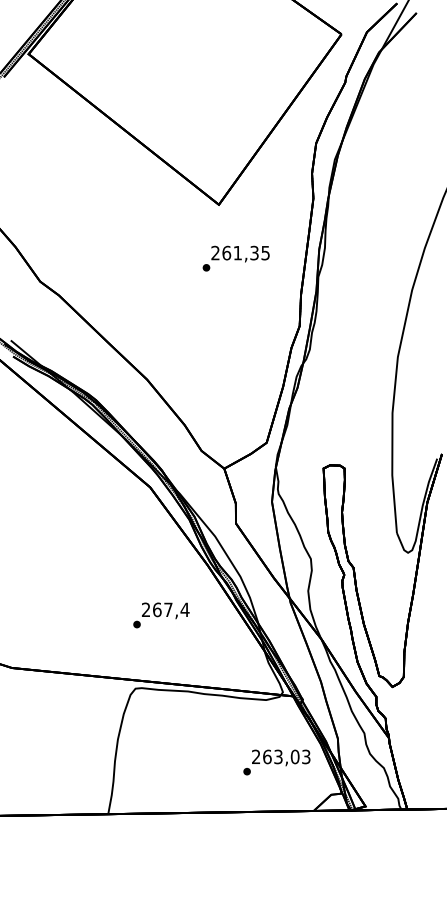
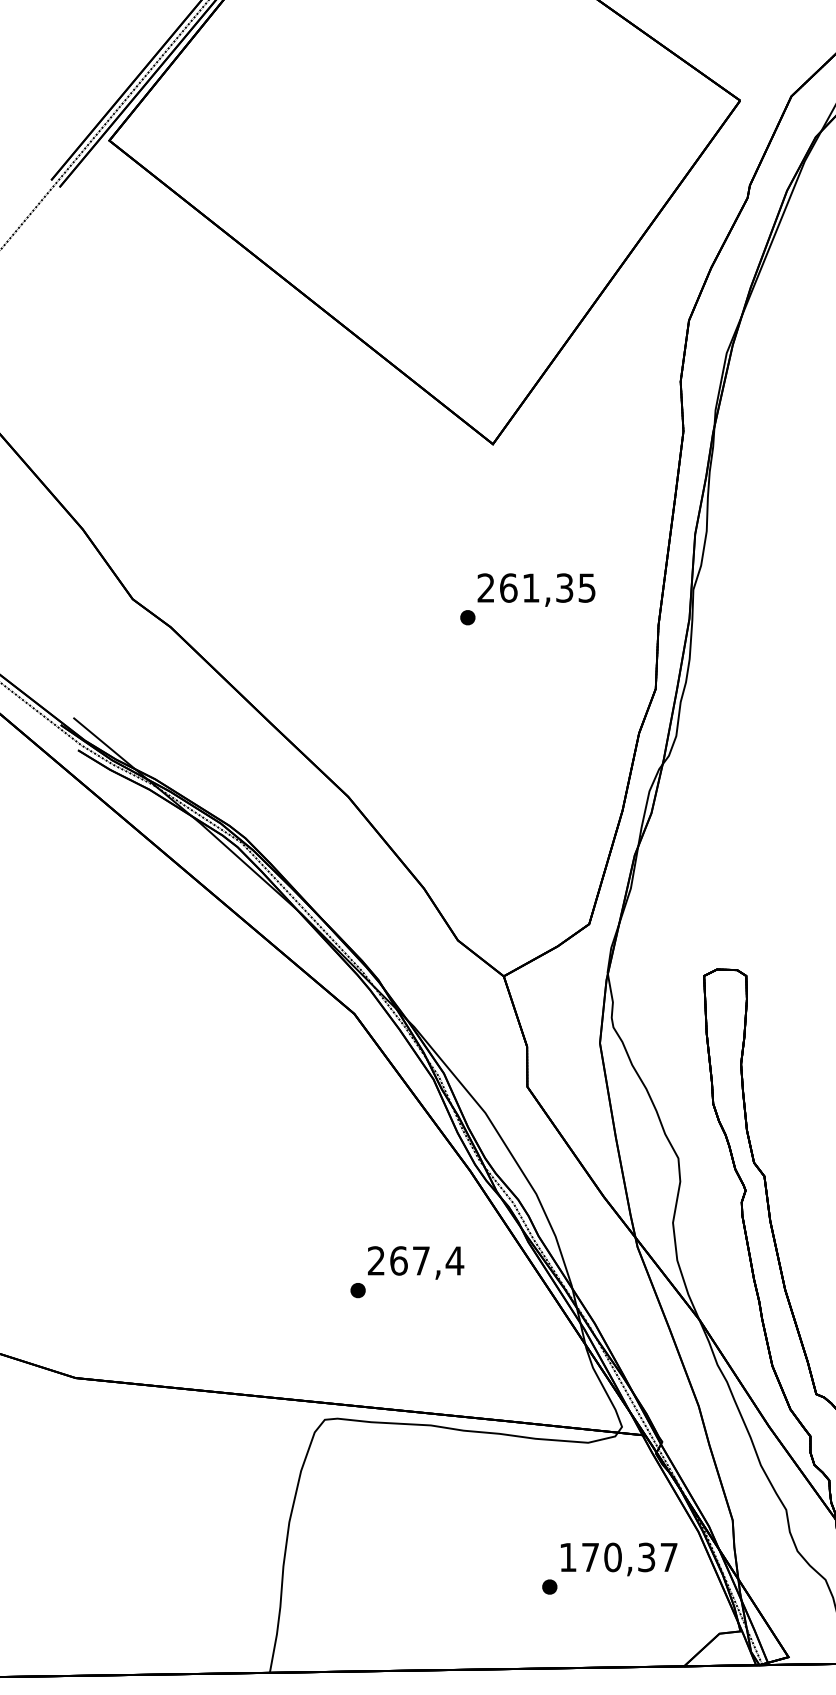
text: (235, 258) -> (526, 598), moved
text: (161, 615) -> (407, 1272), moved
text: (281, 756) -> (619, 1556), 263,03 -> 170,37

